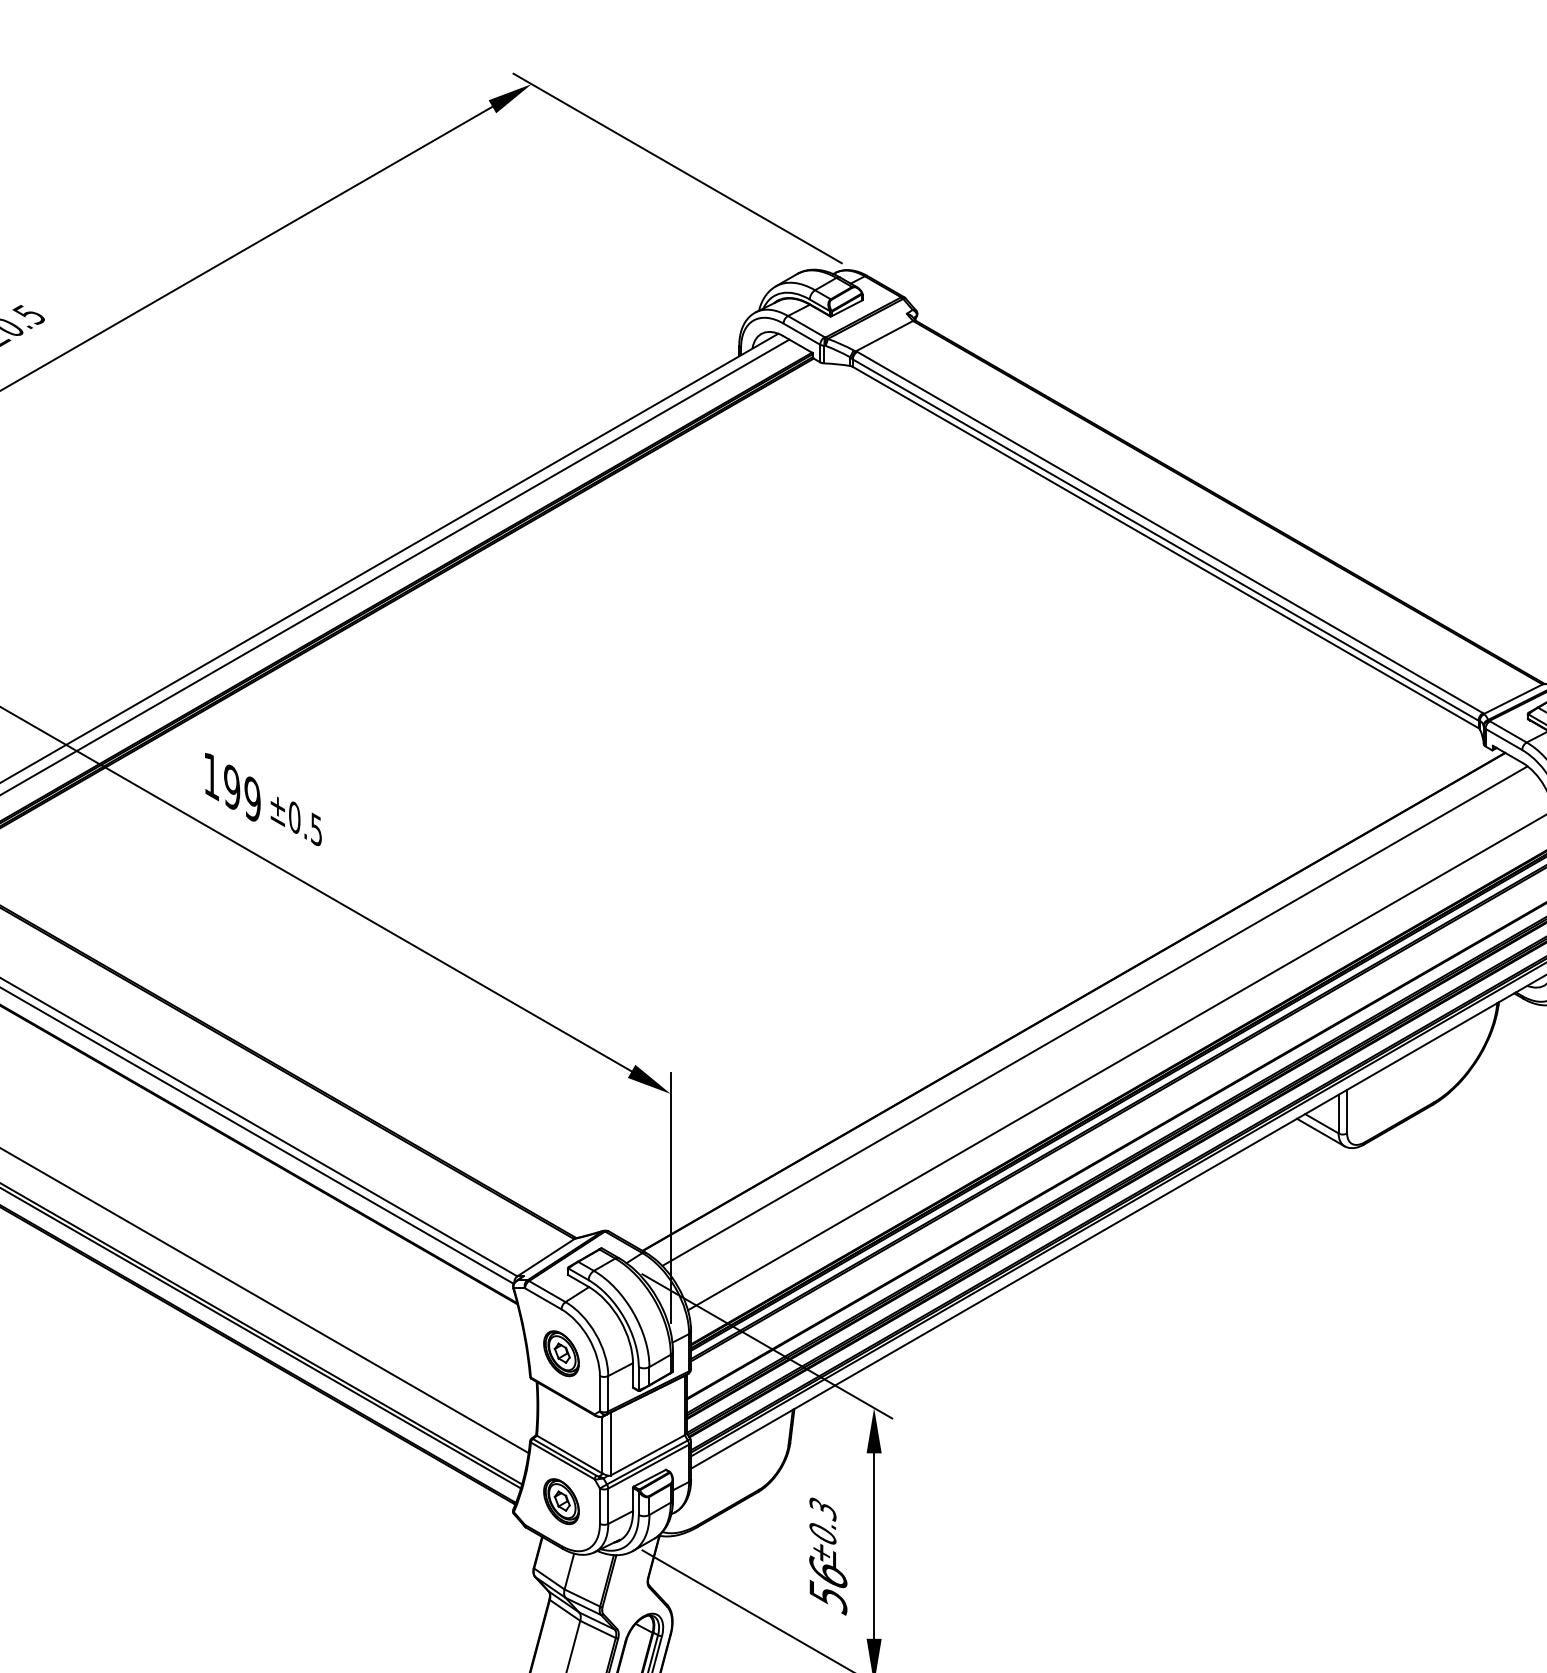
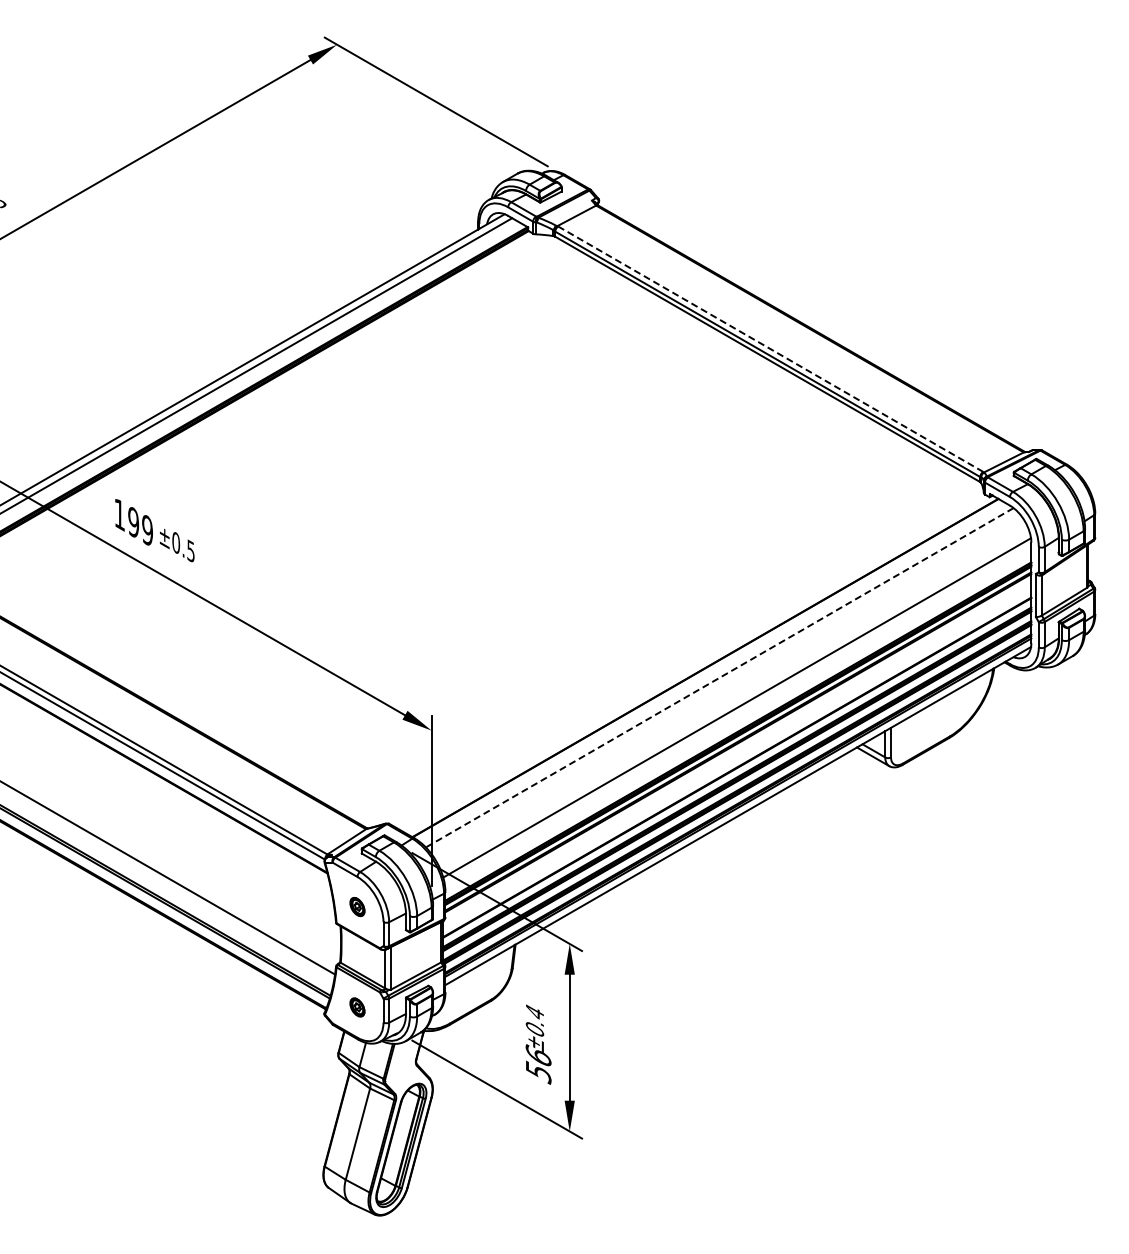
line: (1169, 532) -> (770, 349), solid -> dashed
line: (1094, 1017) -> (719, 678), solid -> dashed
part: (561, 1352) -> (357, 906), size x0.6
part: (561, 1501) -> (357, 1007), size x0.6
text: (822, 1508) -> (534, 1012), ±0.3 -> ±0.4

